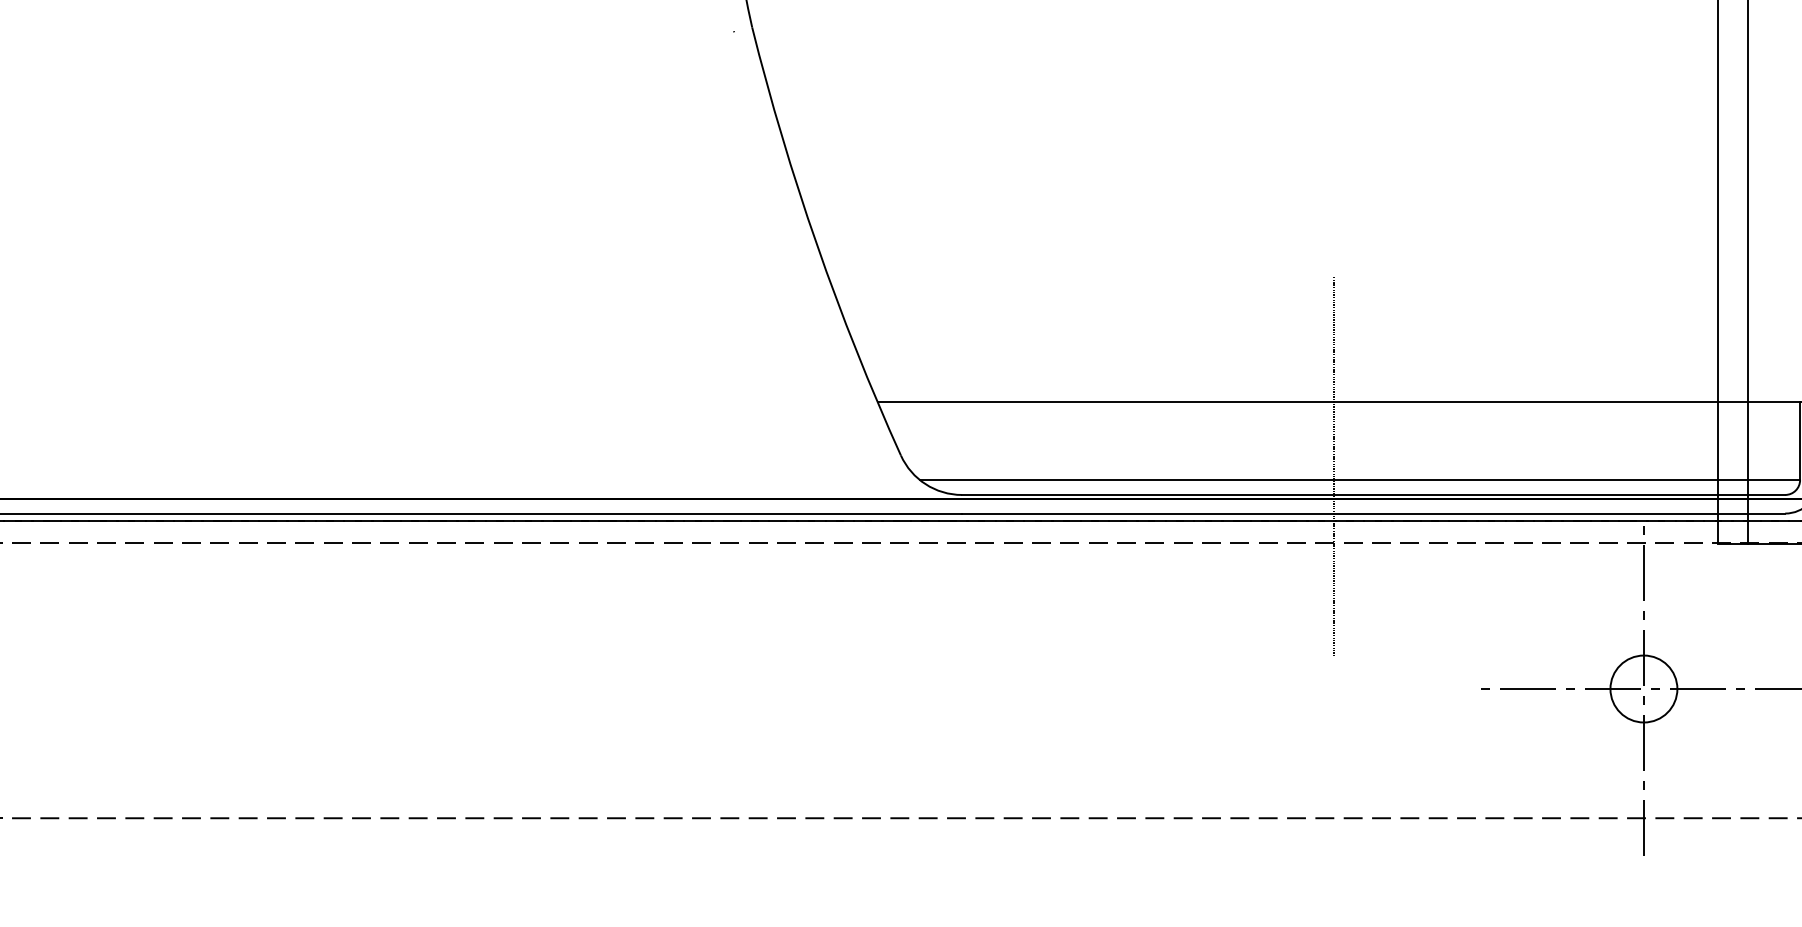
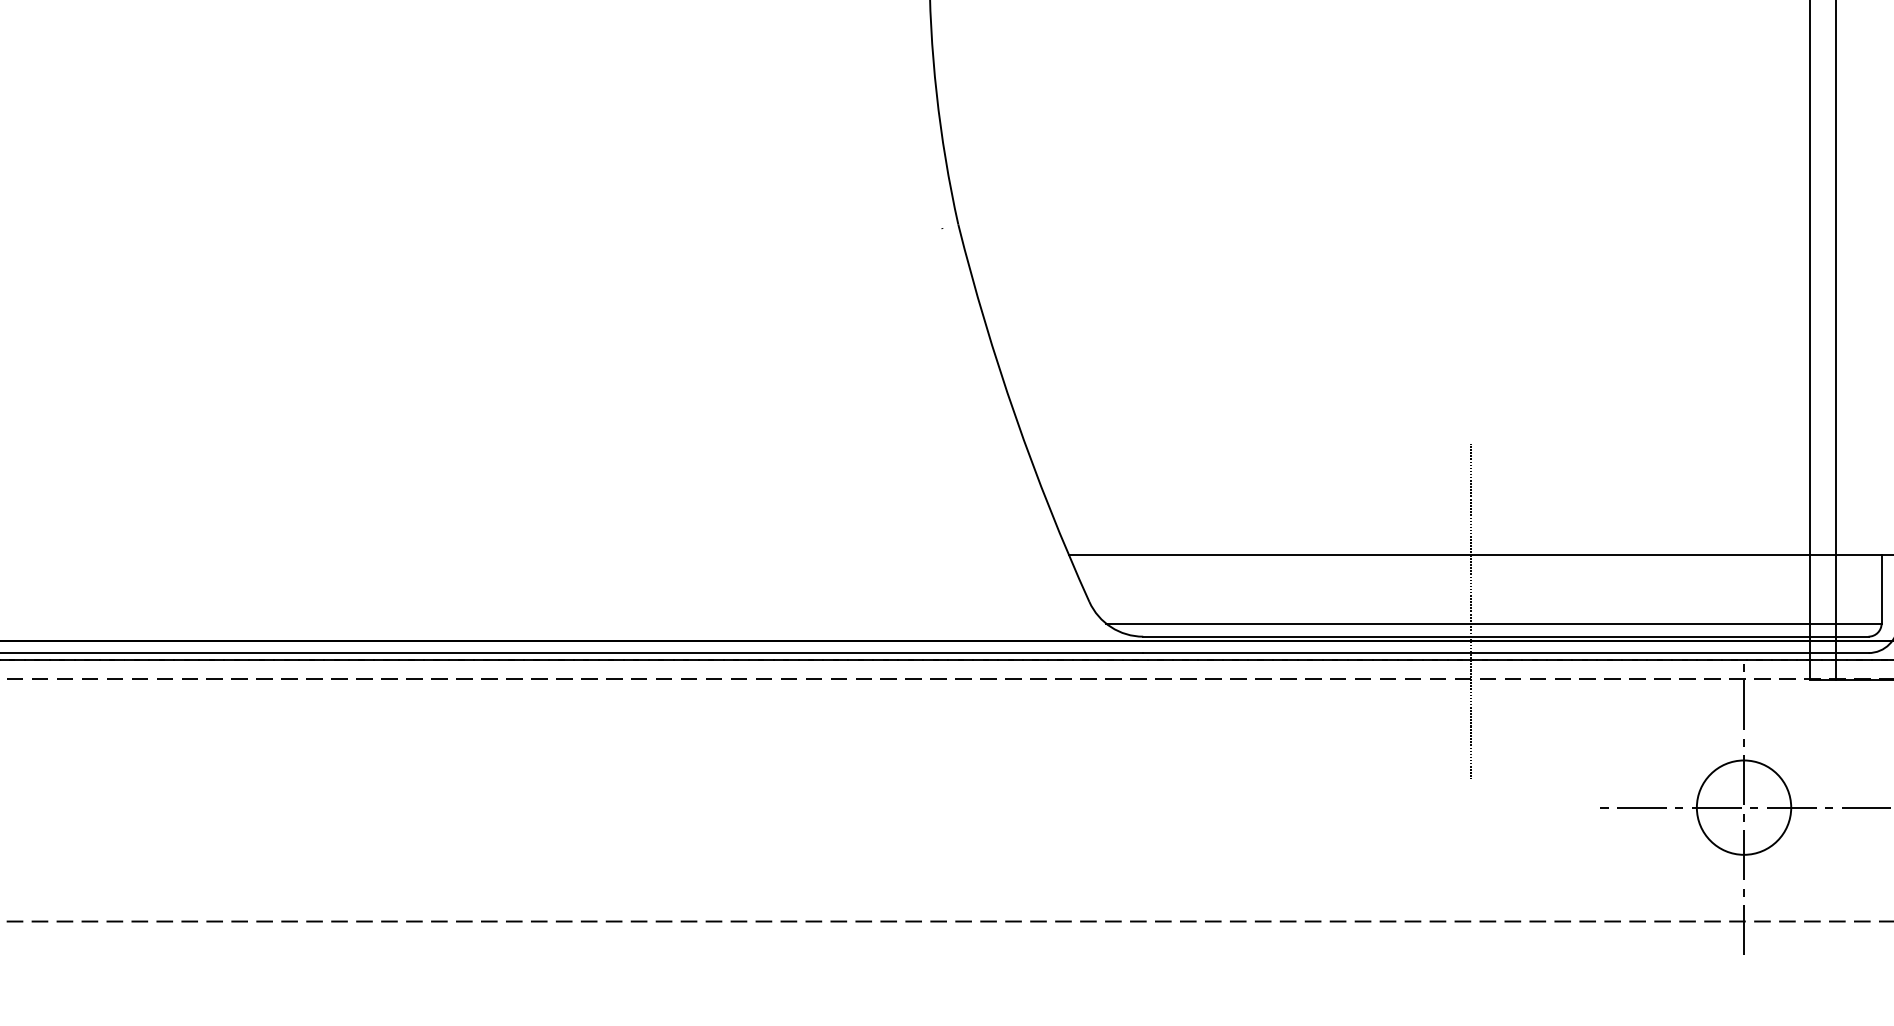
circle: (1643, 688) -> (1743, 807), size x1.6

